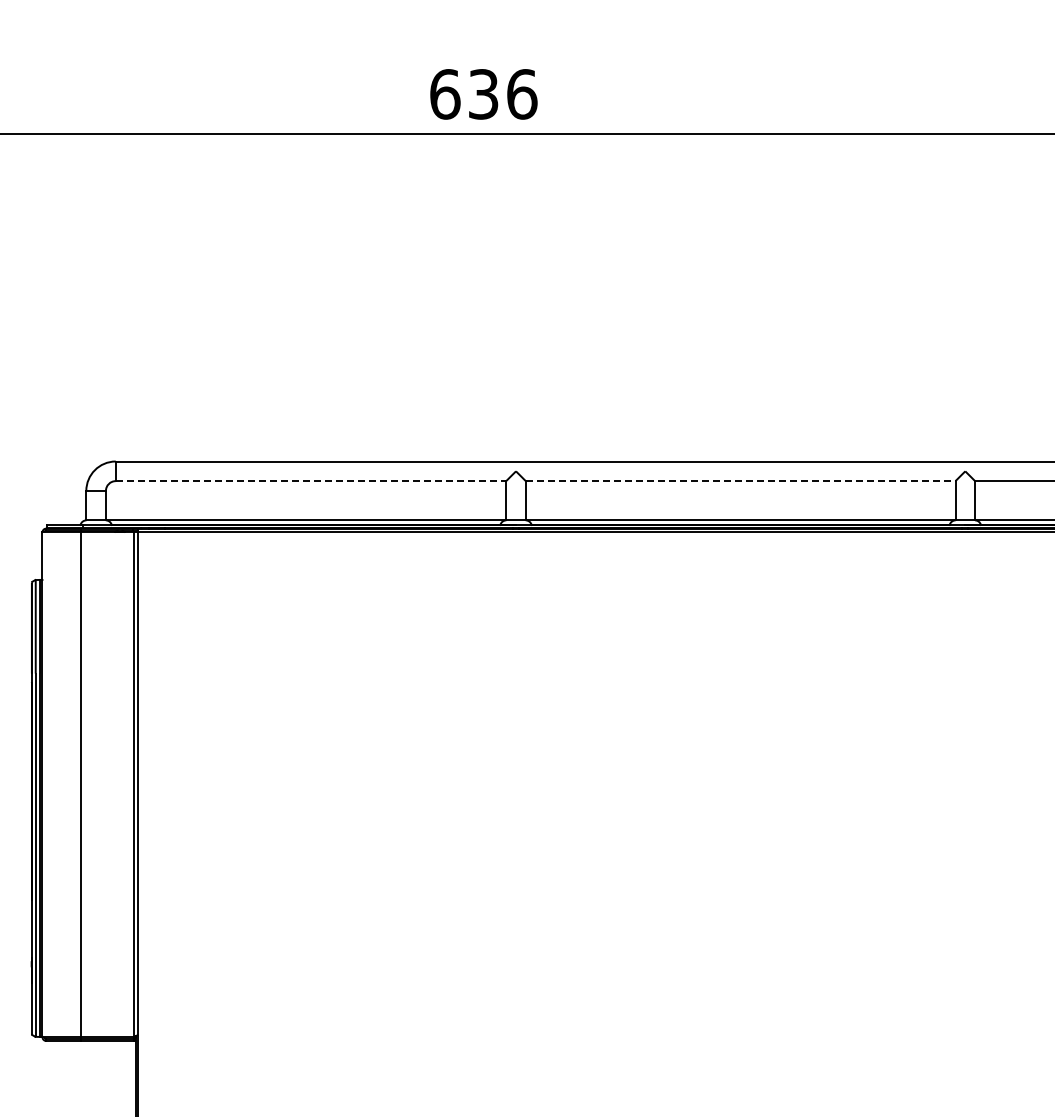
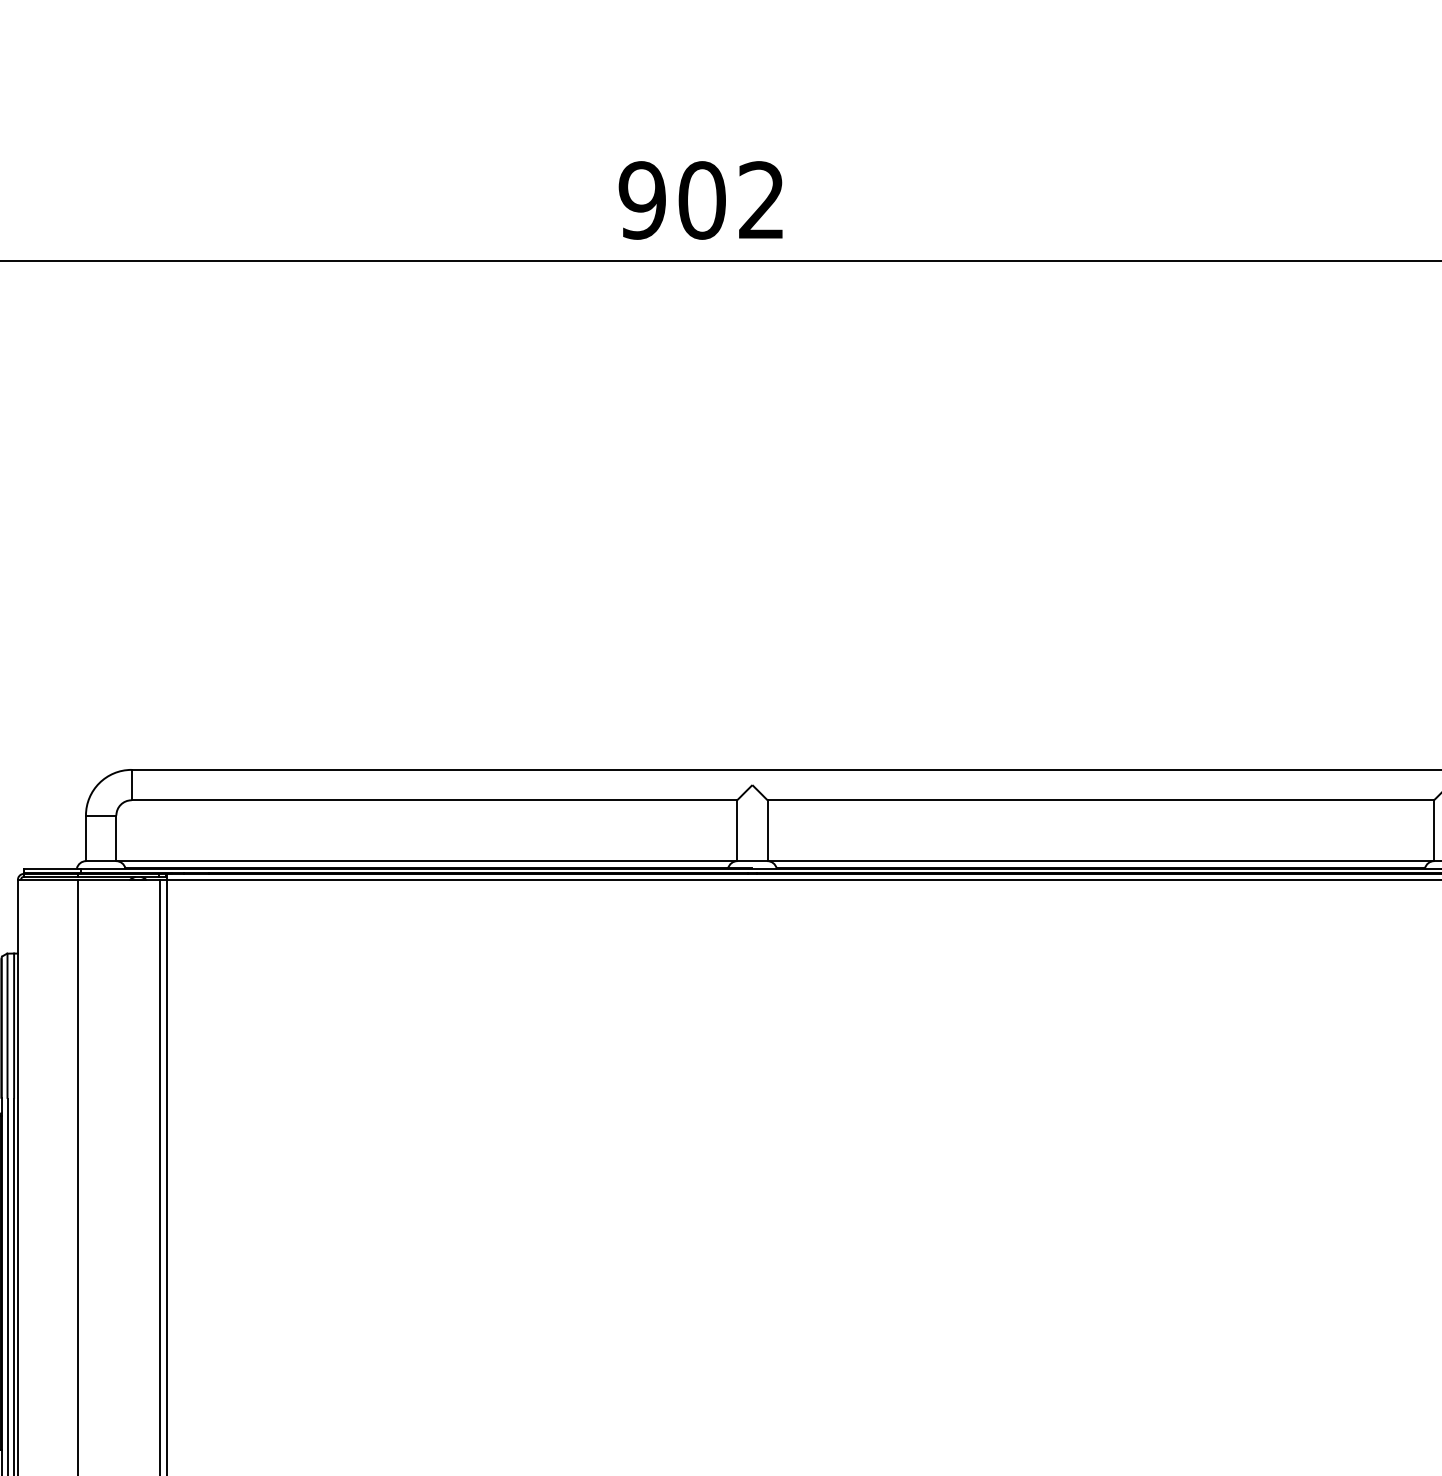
text: (483, 94) -> (701, 200), 636 -> 902
line: (311, 481) -> (435, 800), dashed -> solid
line: (740, 481) -> (1100, 800), dashed -> solid

